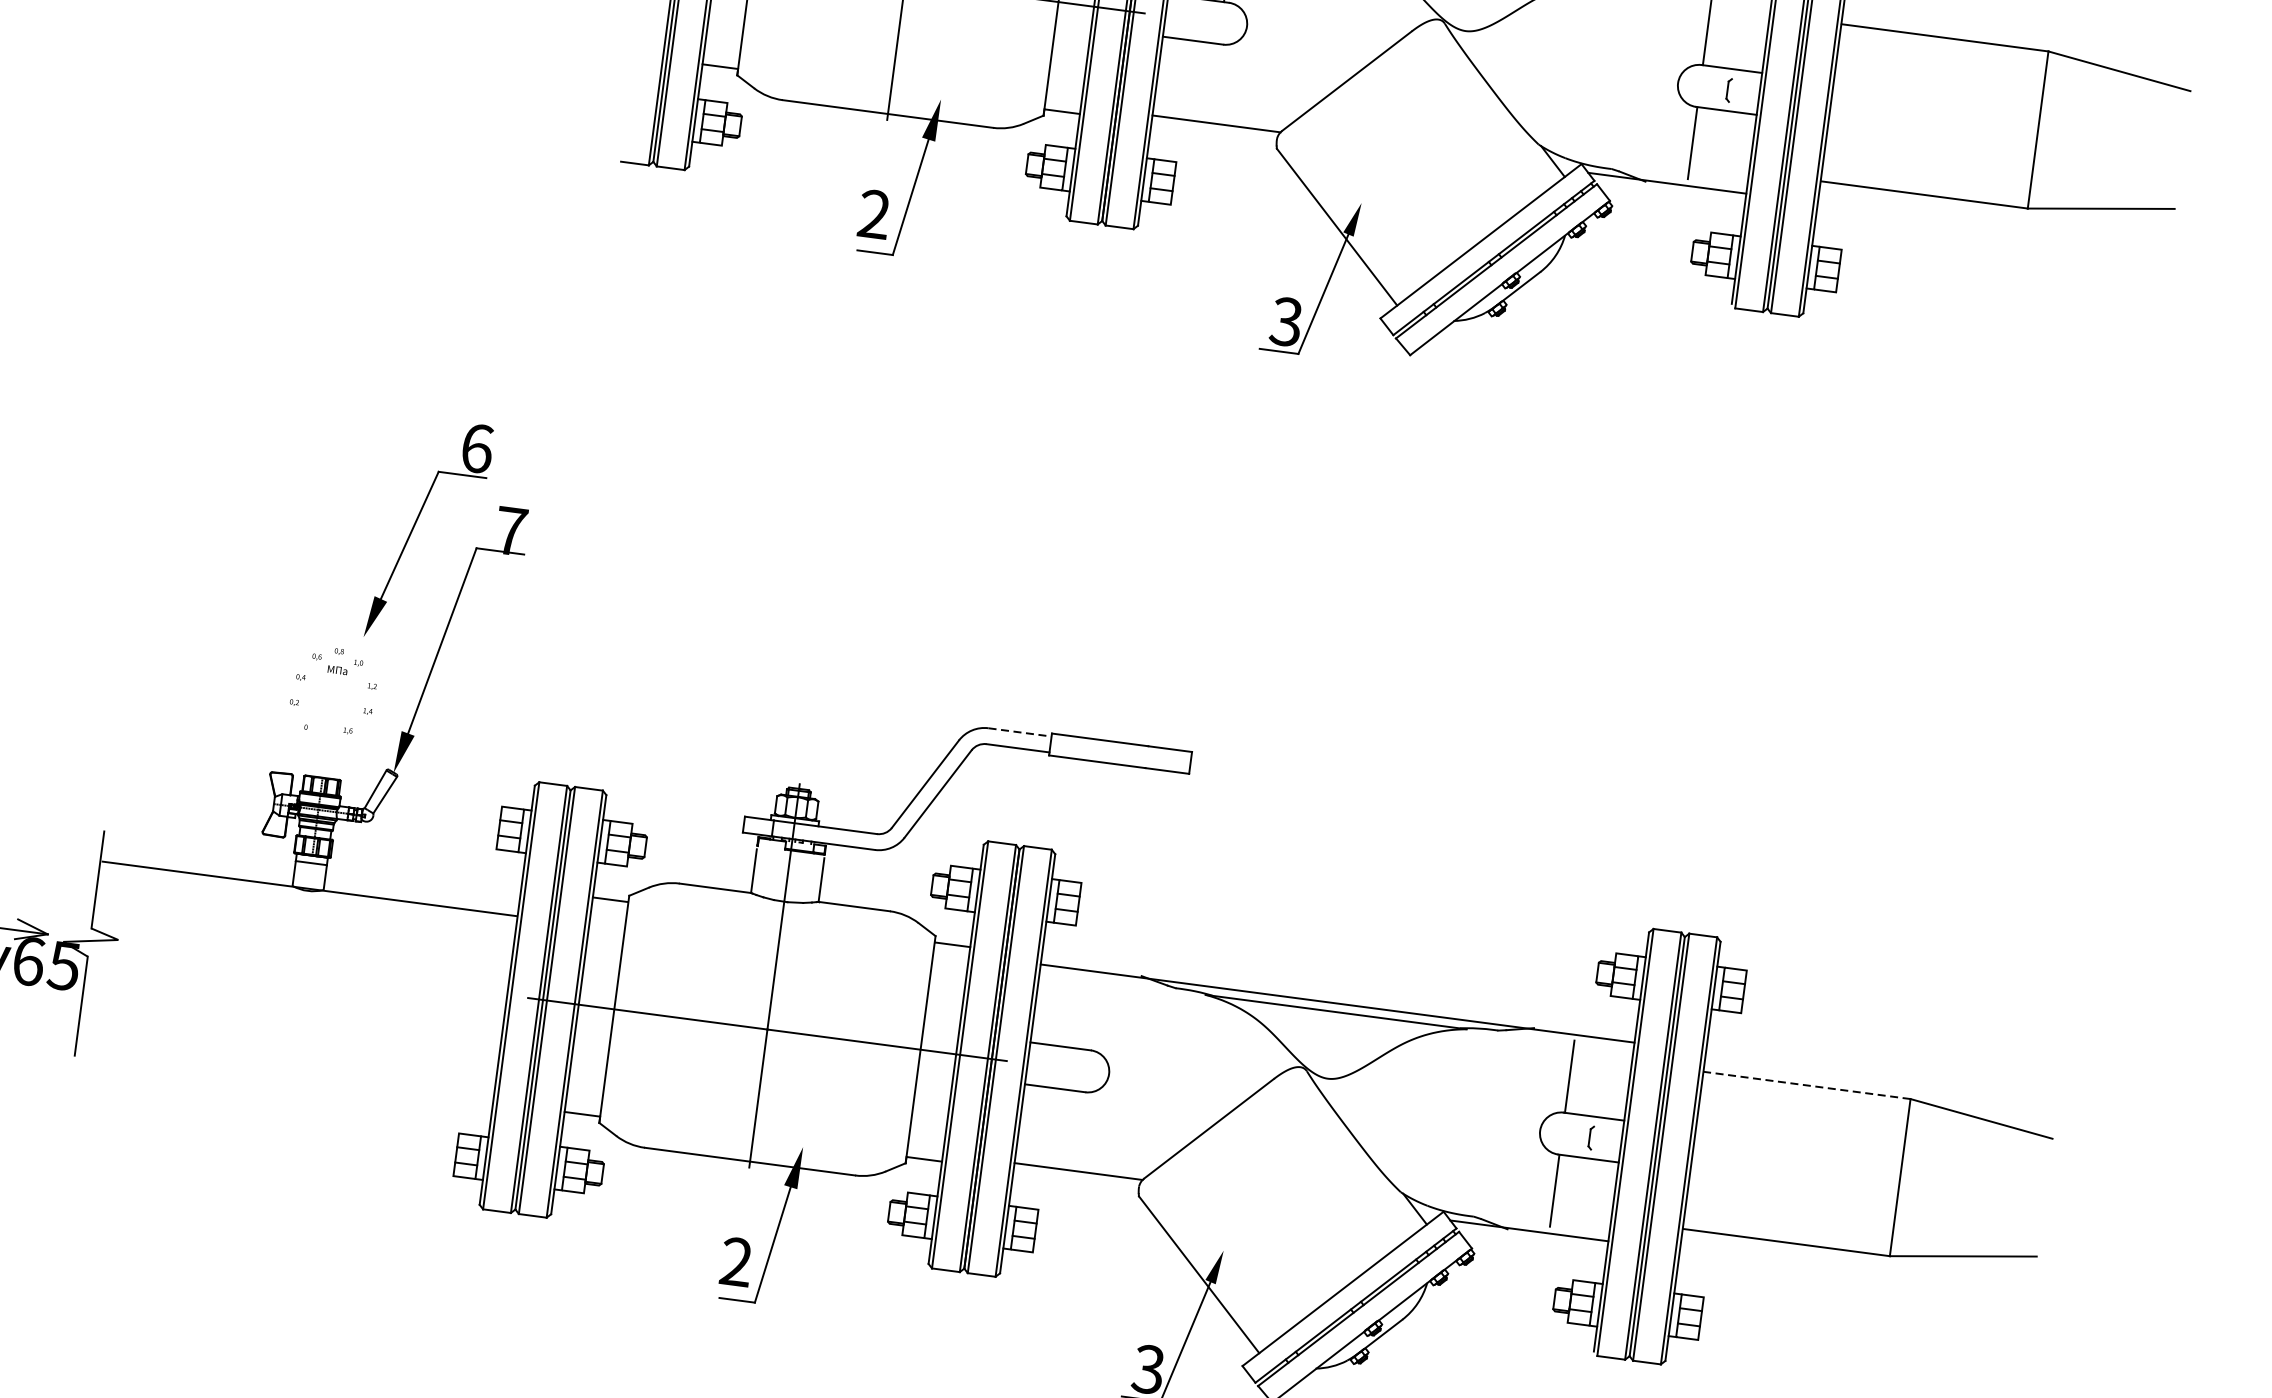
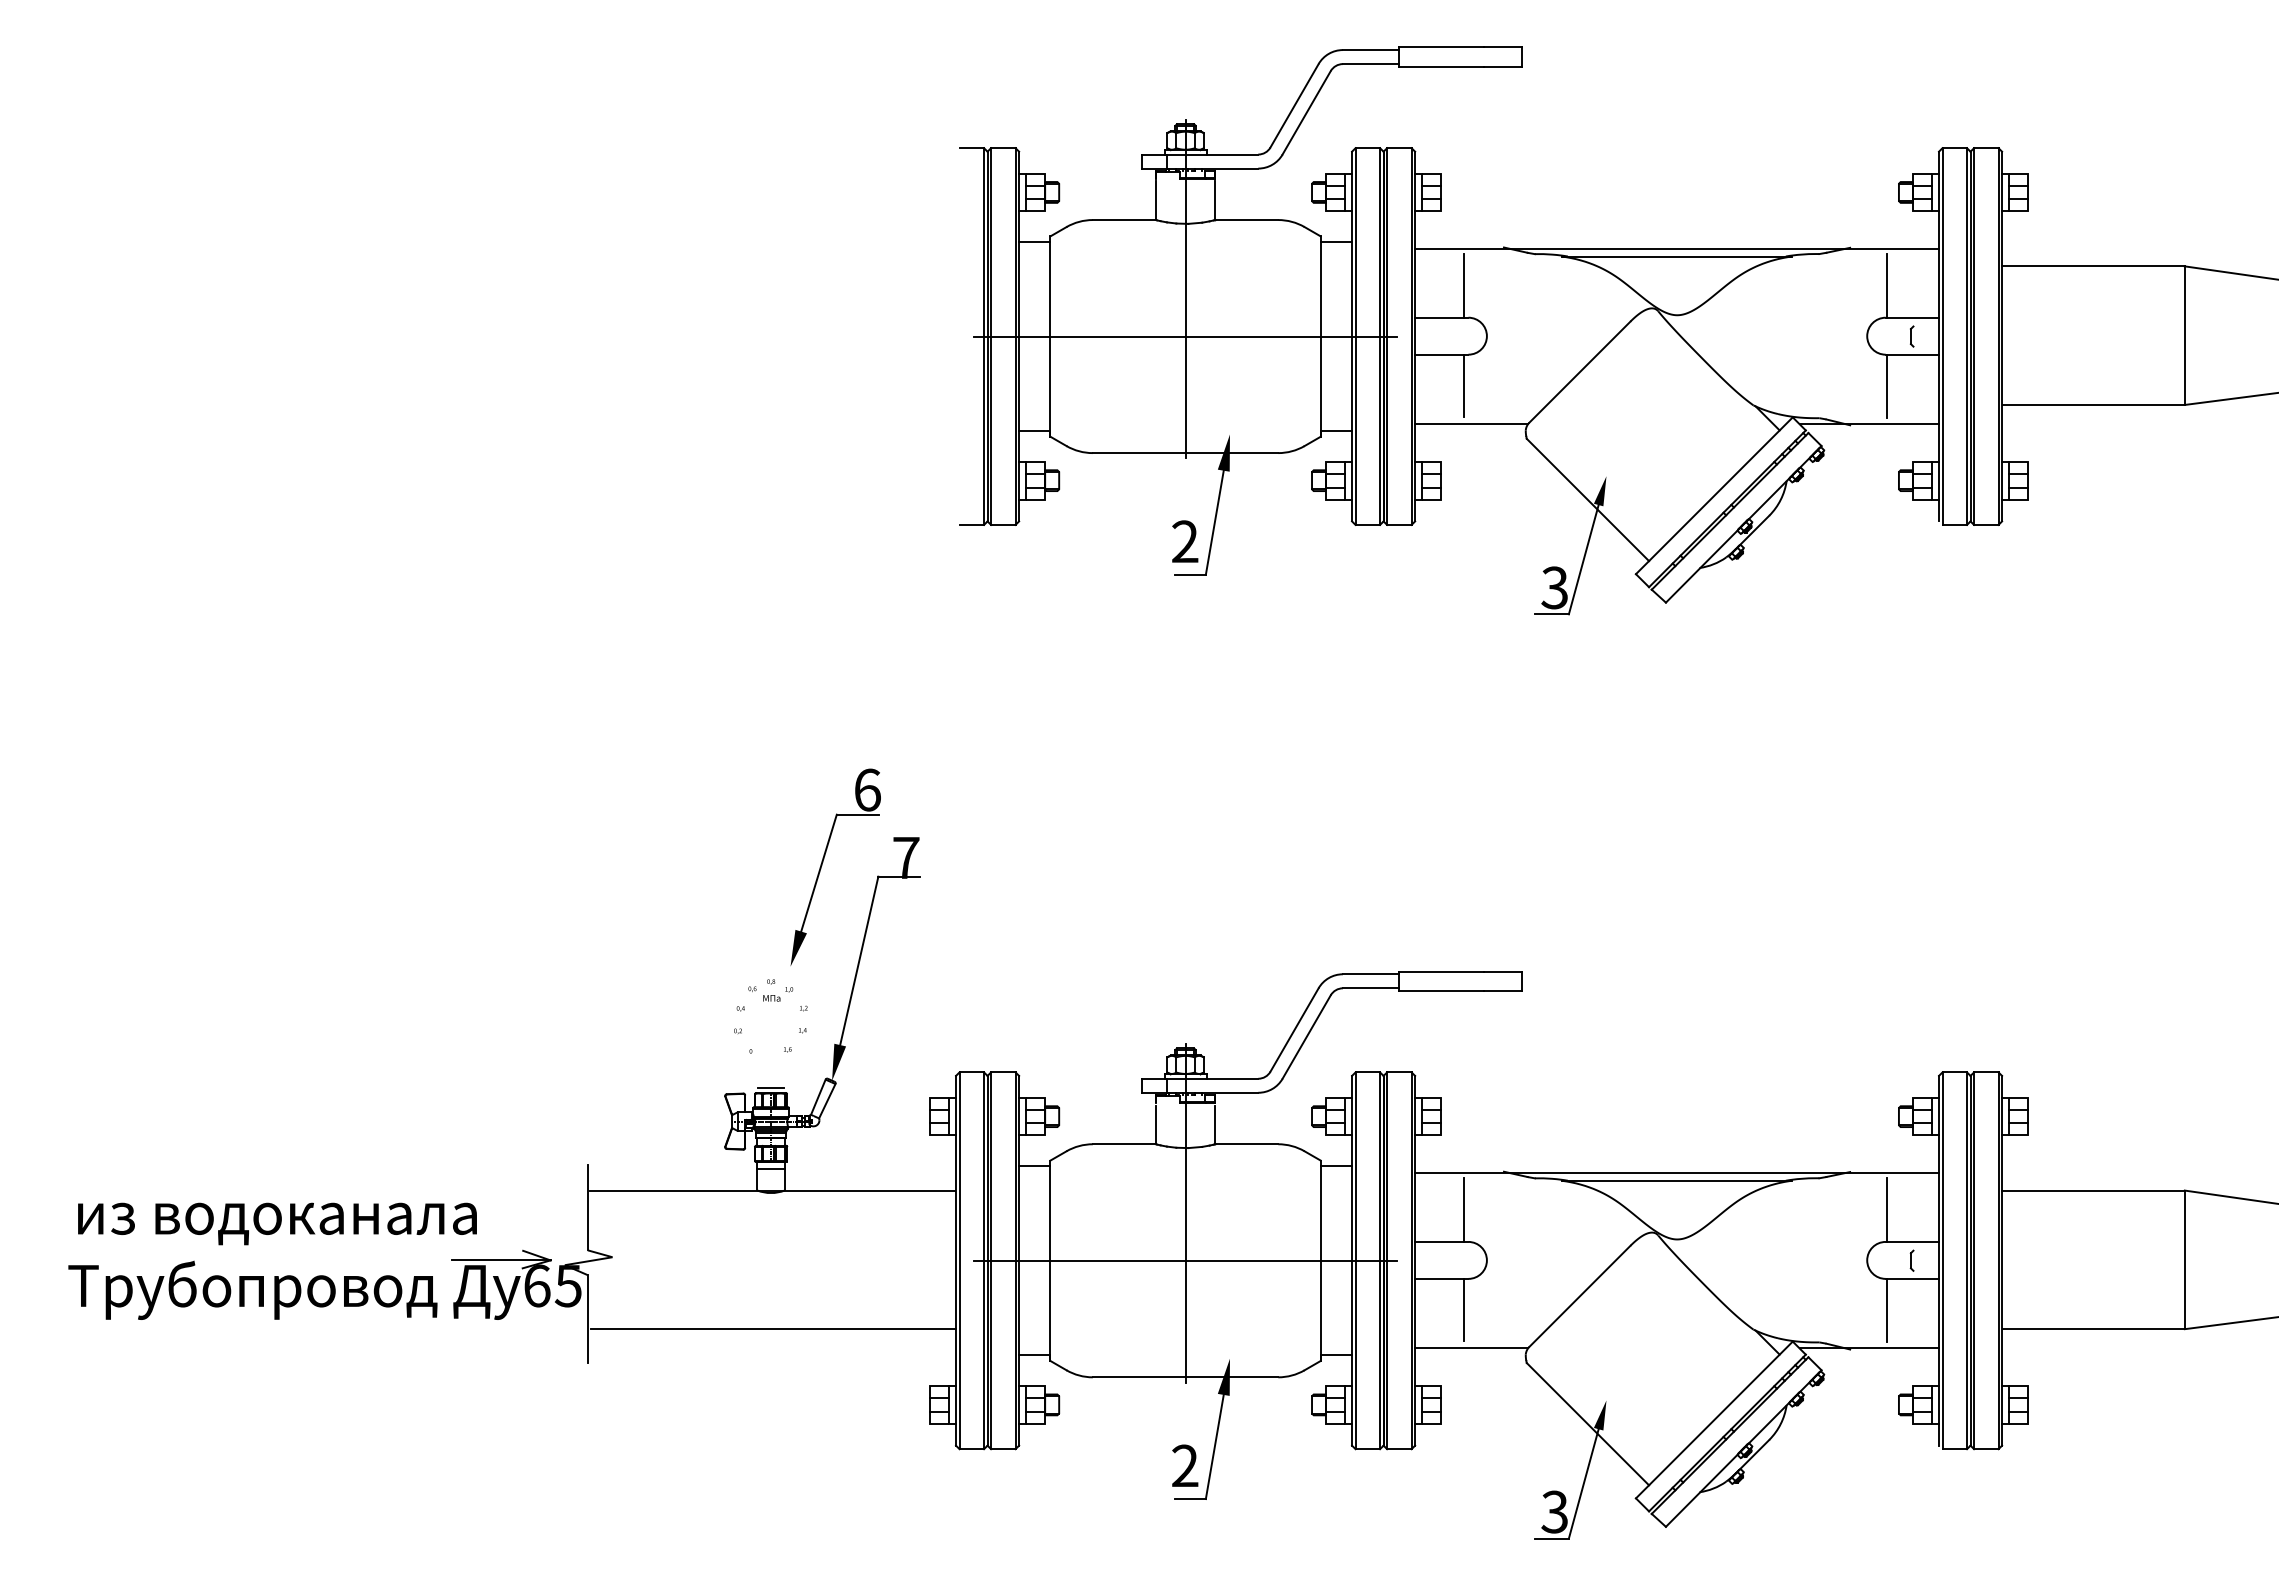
line: (1214, 80) -> (1464, 386), added
line: (1019, 732) -> (1370, 974), dashed -> solid
line: (322, 771) -> (770, 1087), added
line: (1091, 1013) -> (1464, 1209), added
line: (288, 1045) -> (772, 1329), added
line: (1807, 1085) -> (2093, 1190), dashed -> solid
line: (1076, 1127) -> (1464, 1310), added

